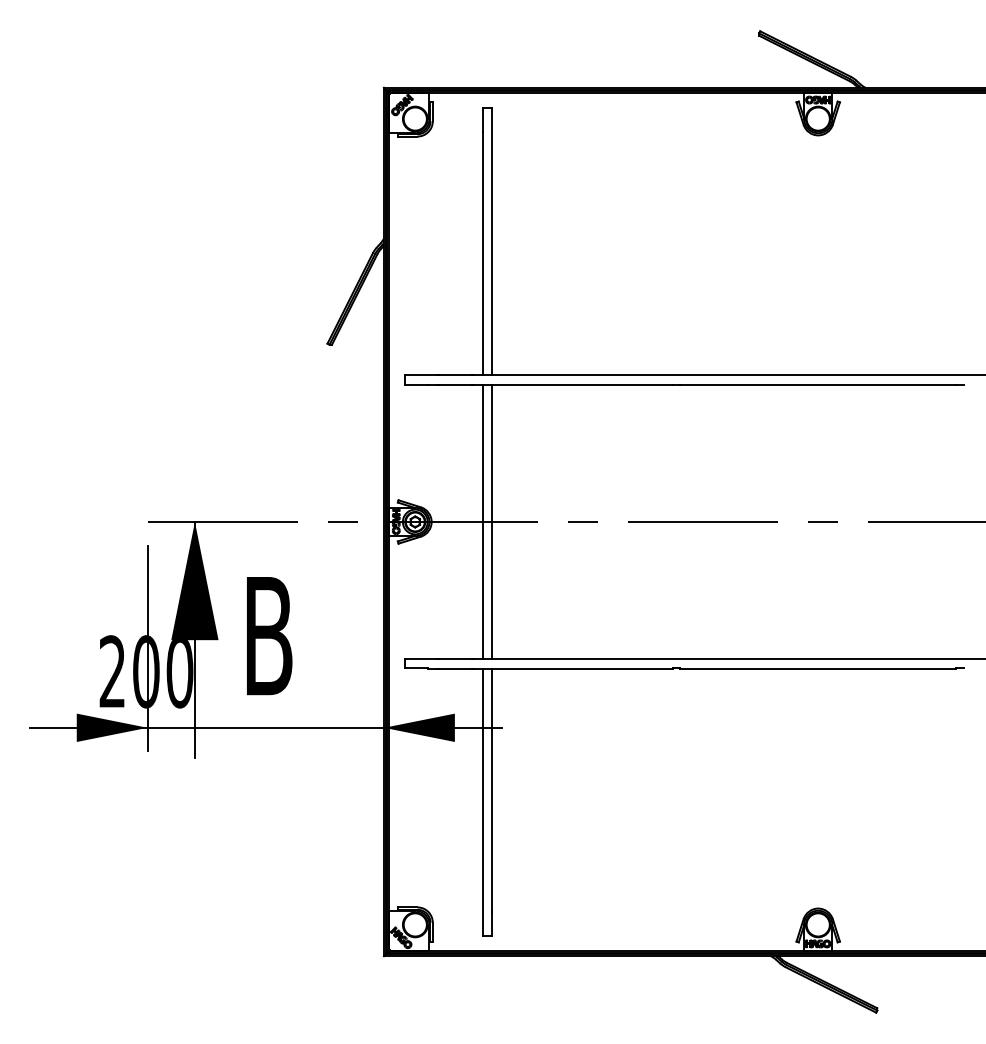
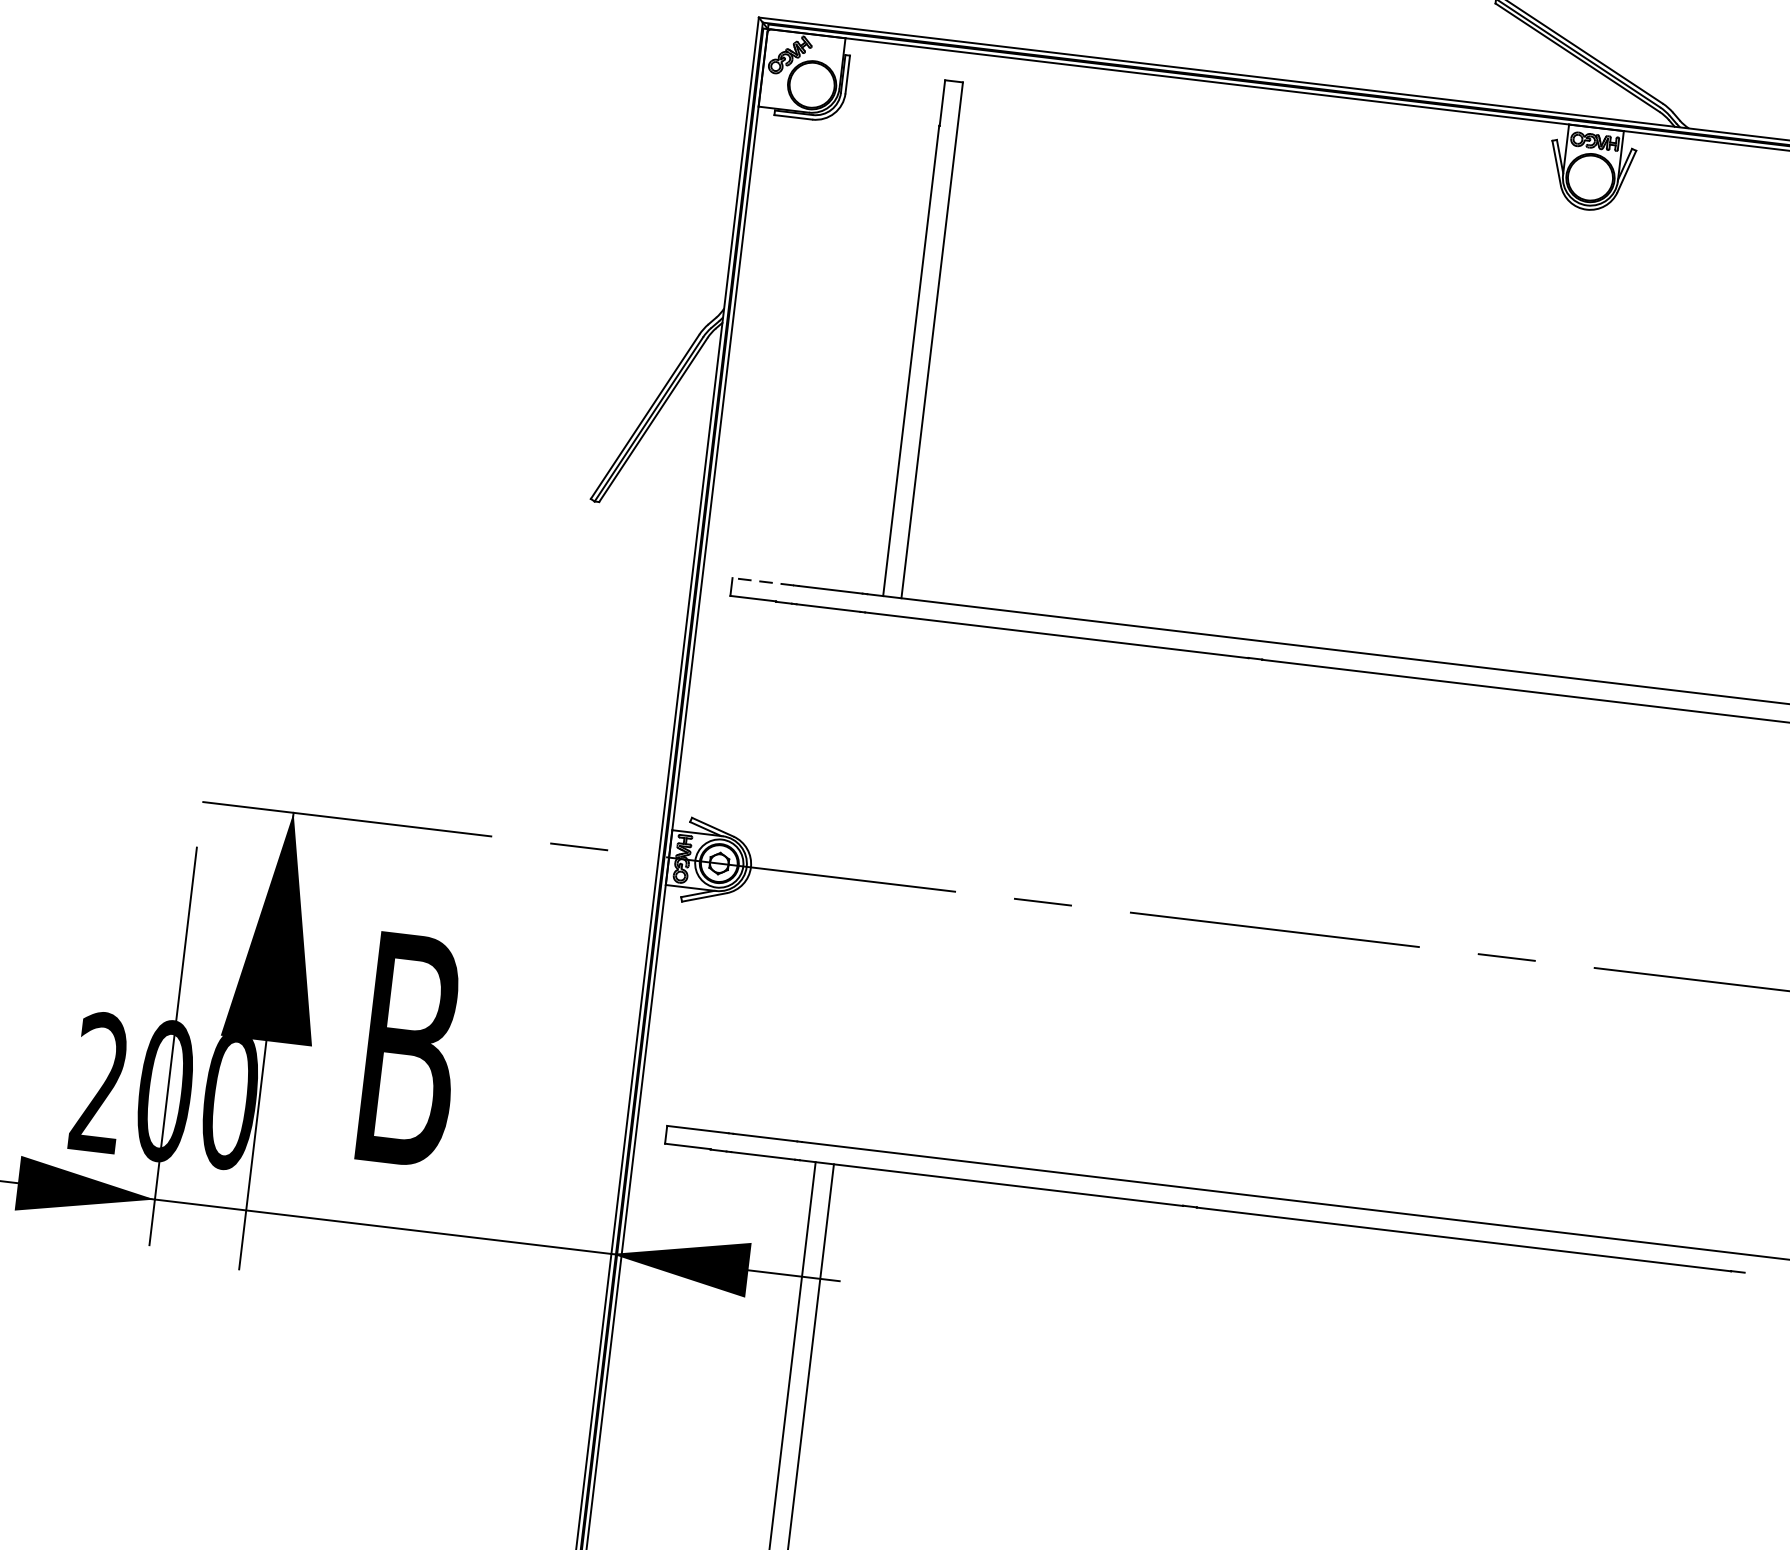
line: (420, 375) -> (763, 581), solid -> dashed
line: (482, 521) -> (849, 878), removed
line: (492, 521) -> (868, 880), removed

